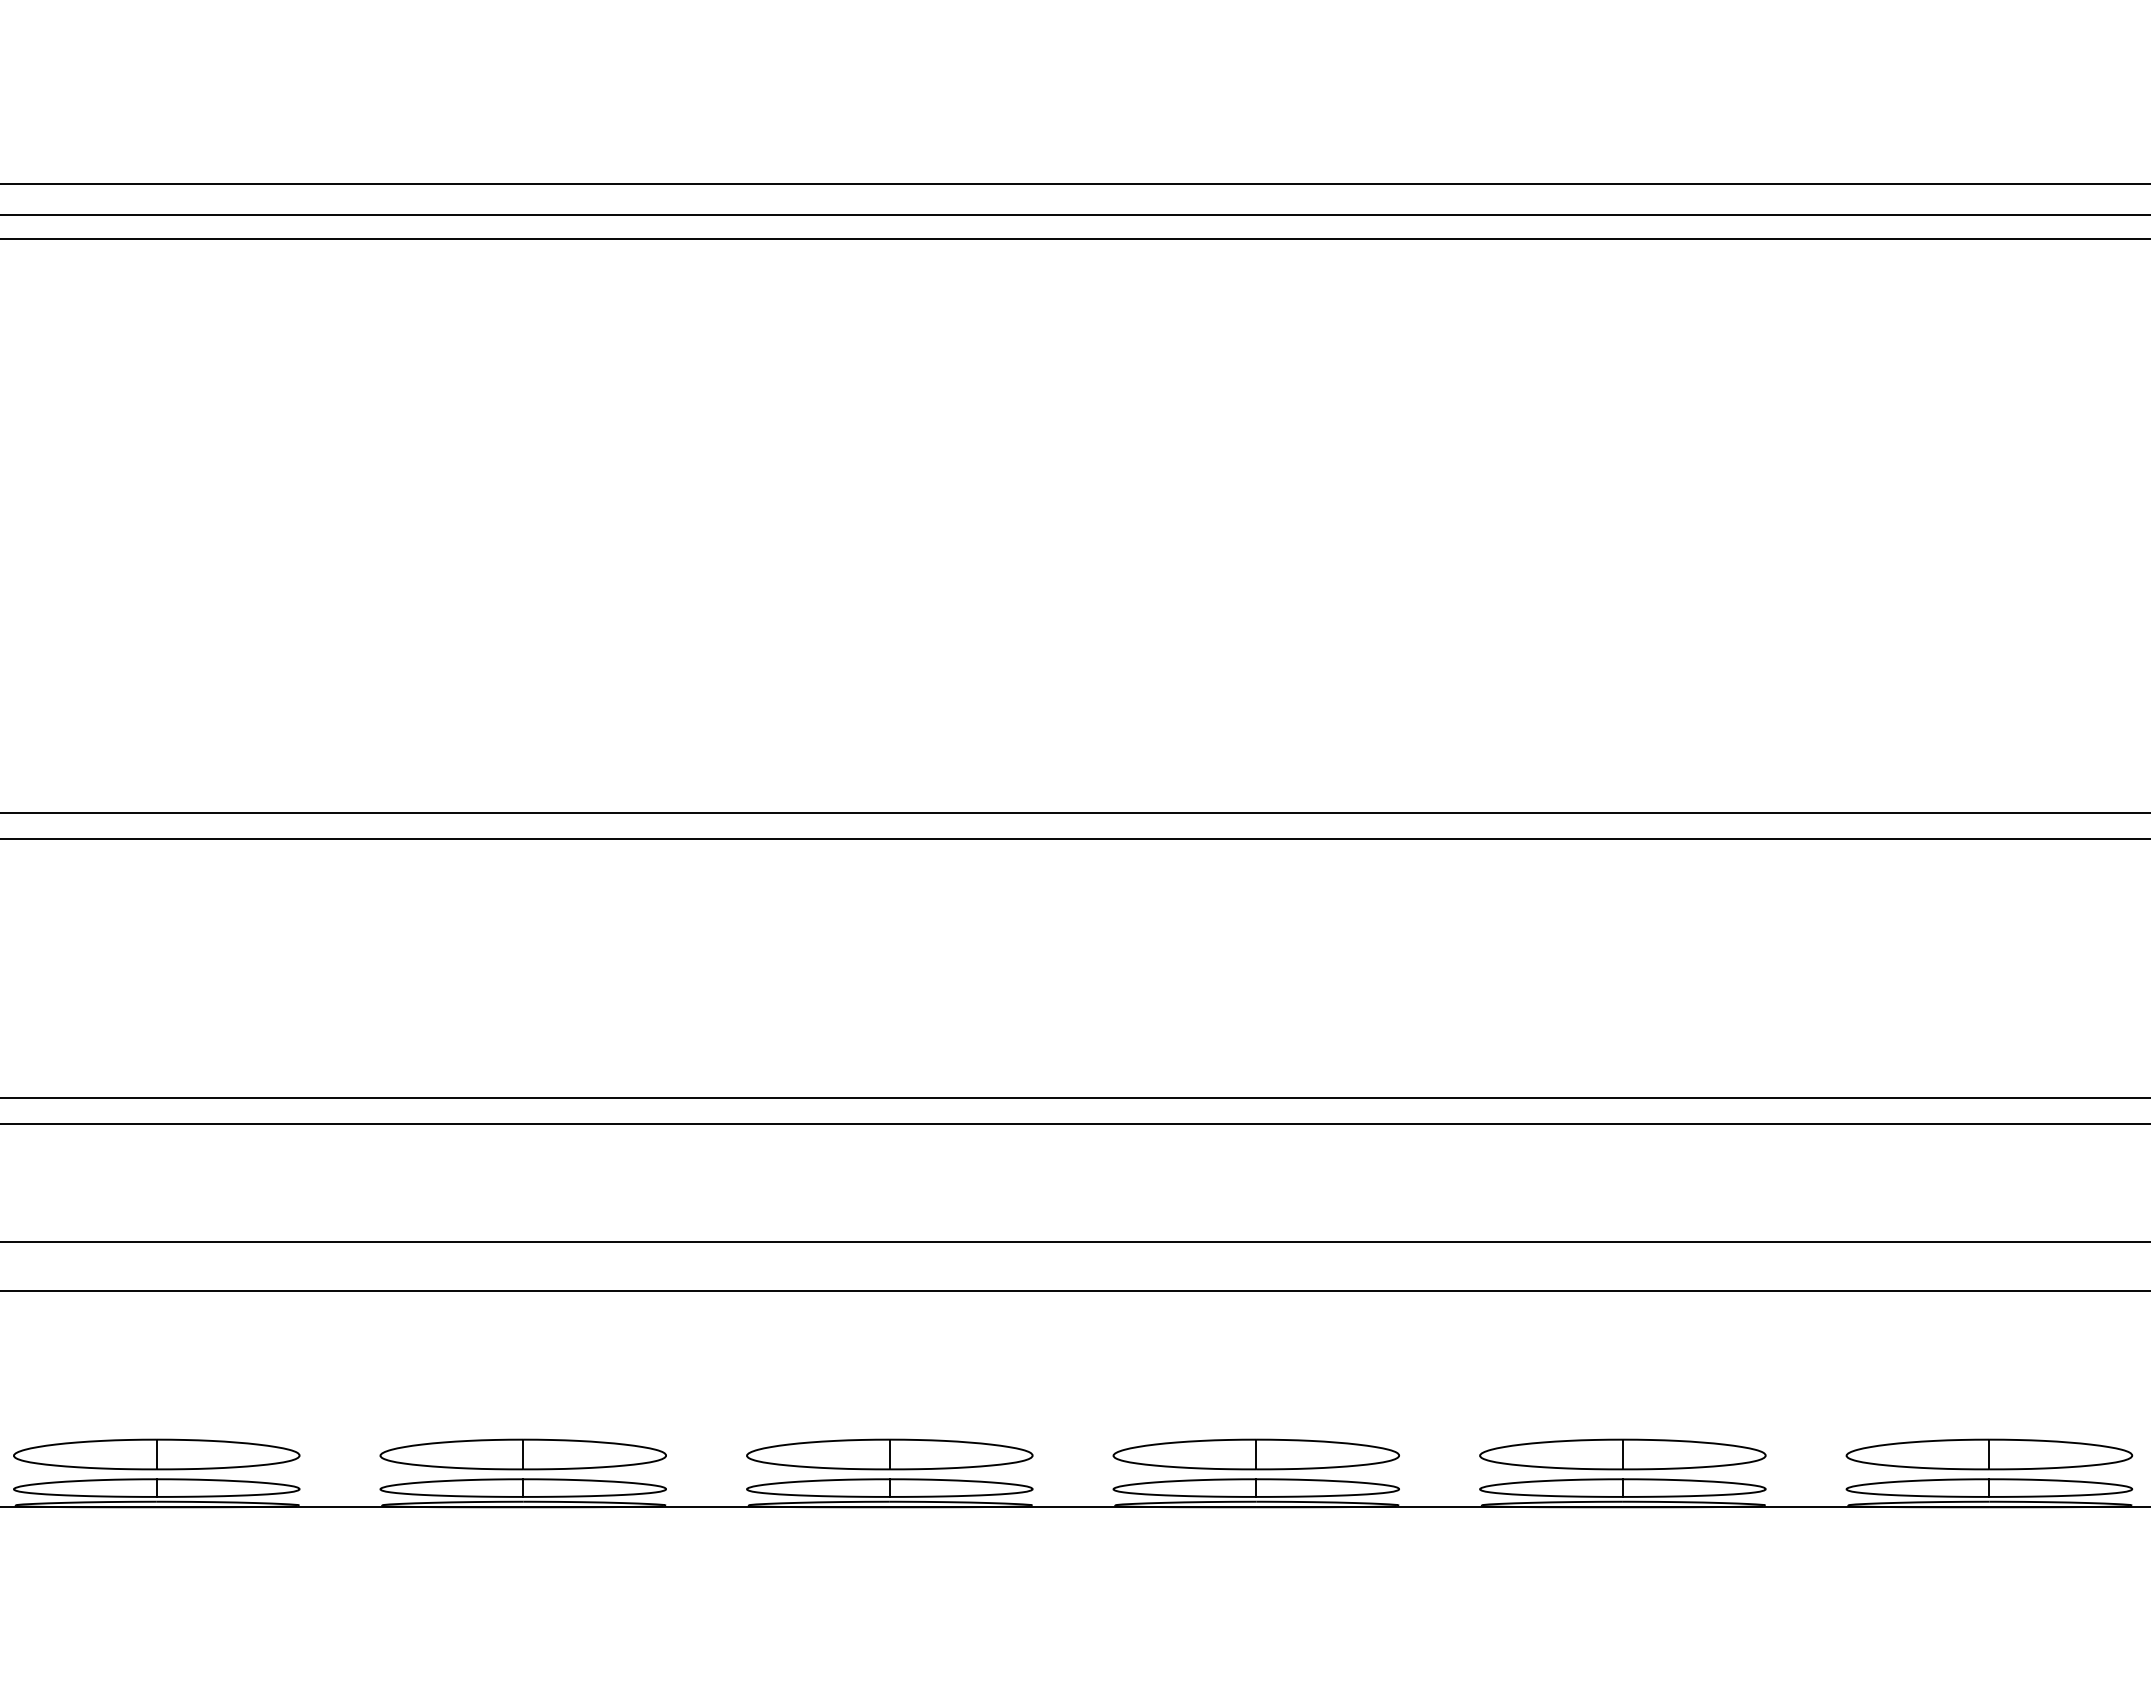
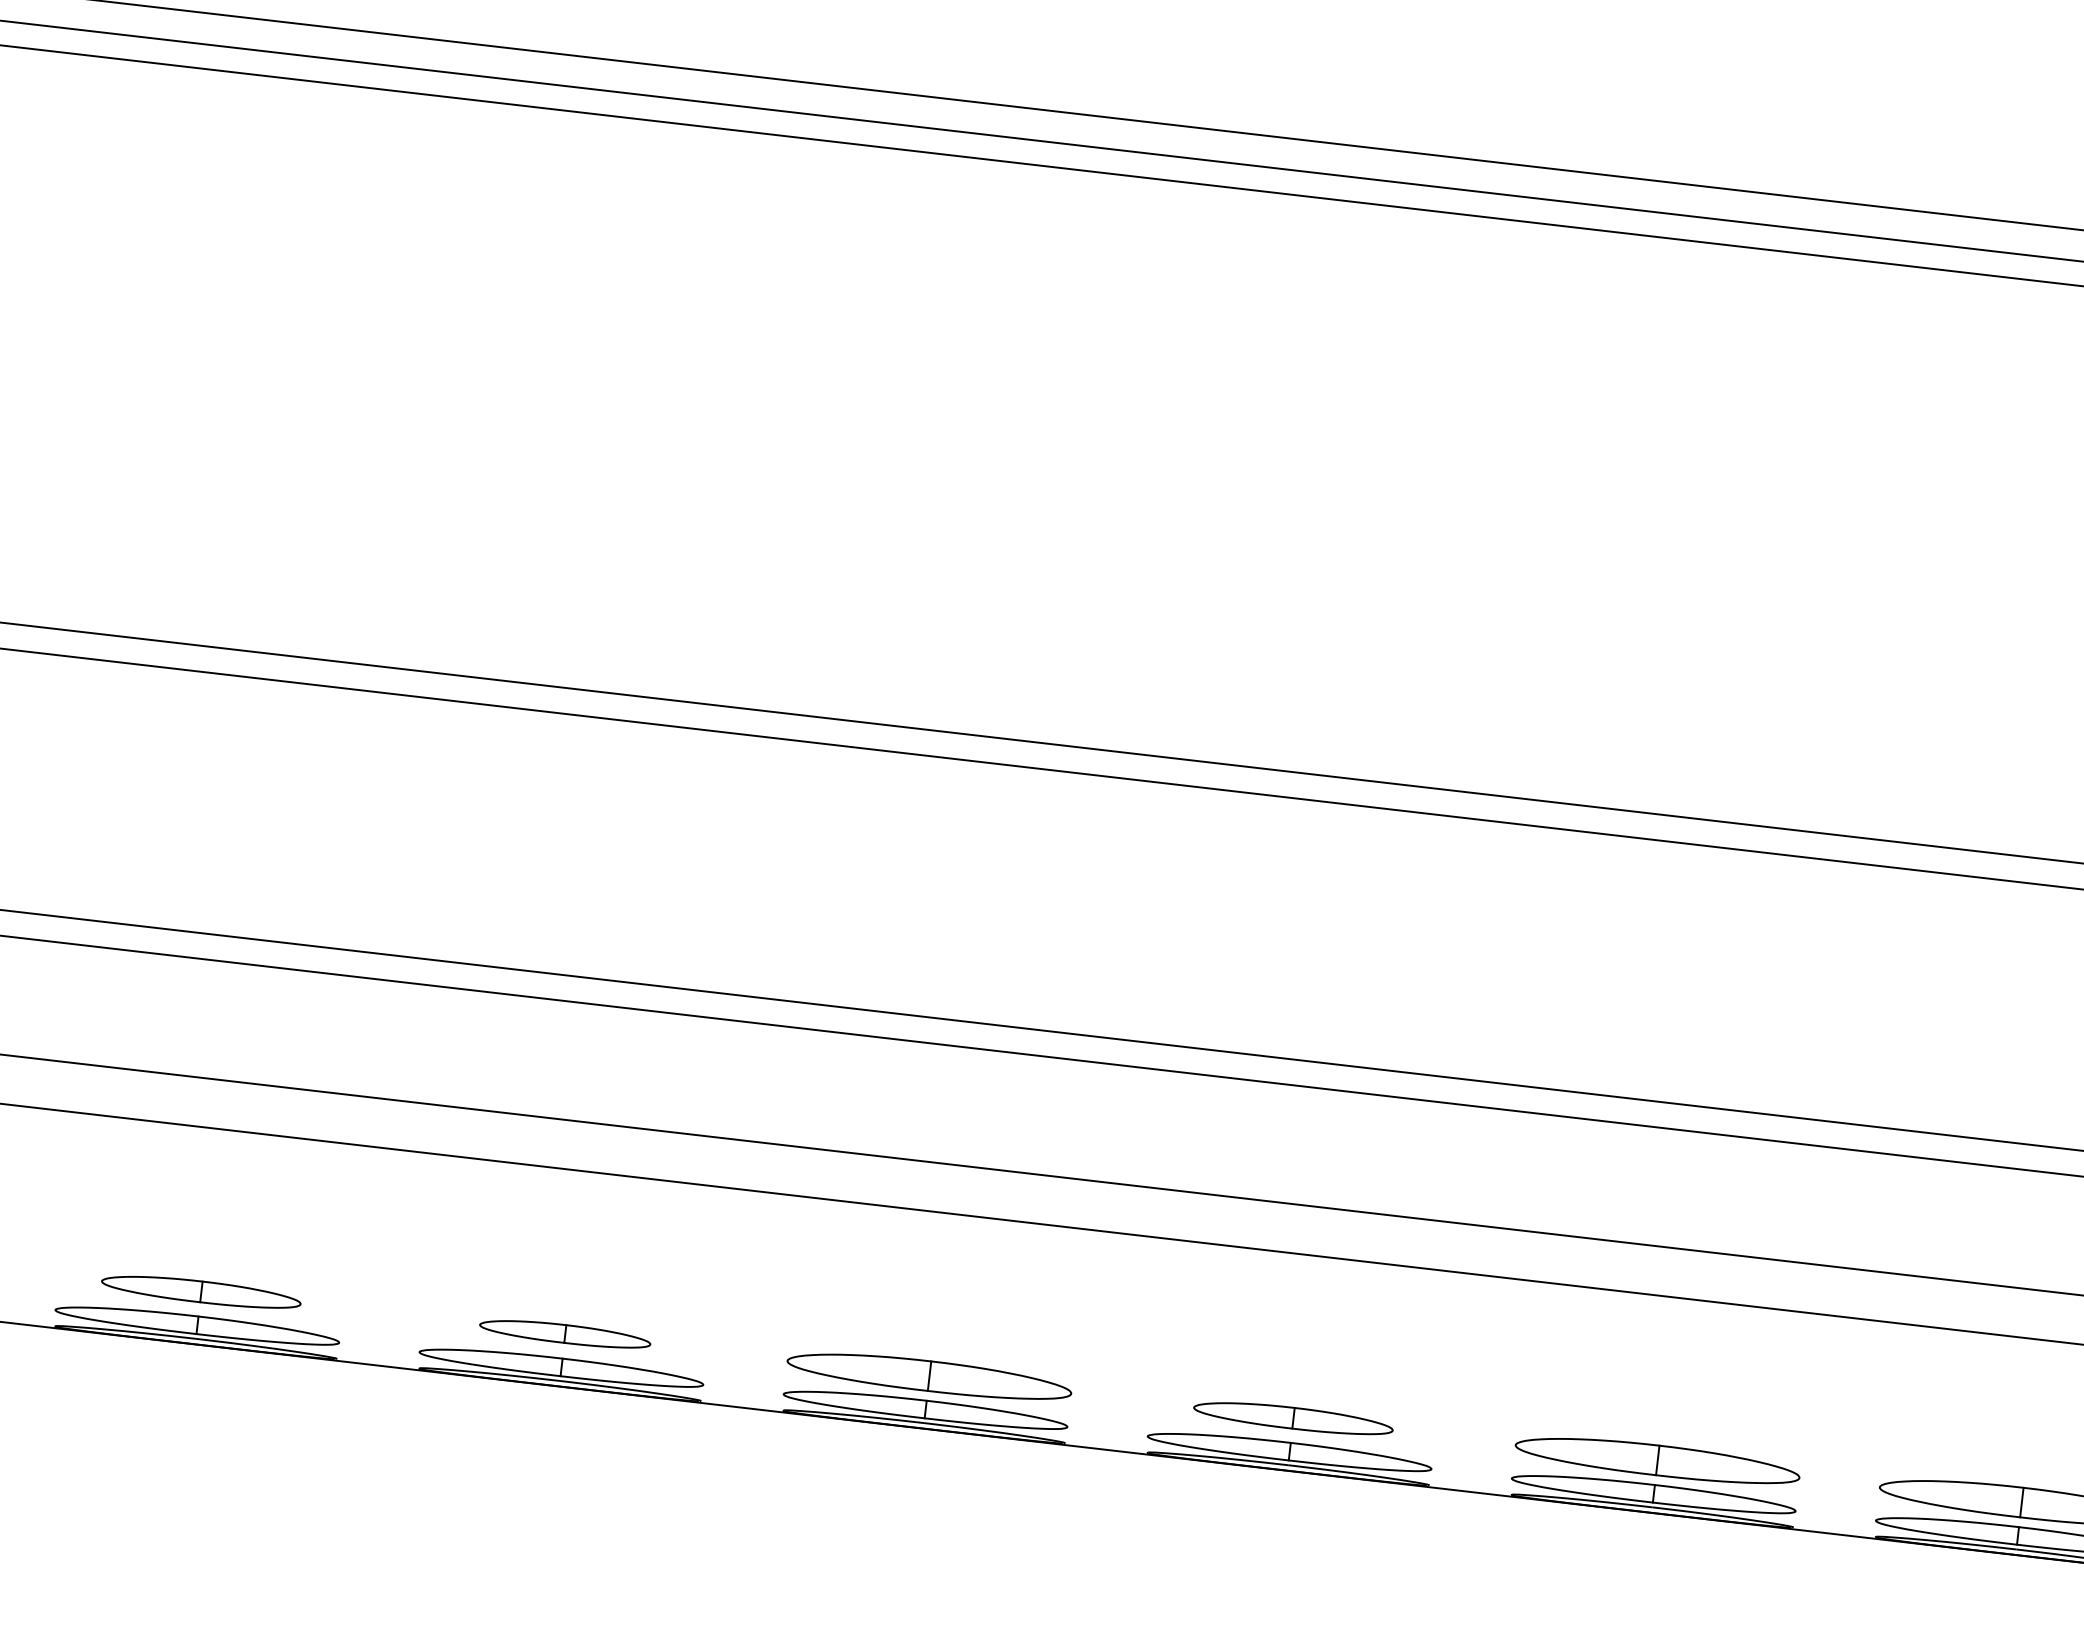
part: (156, 1454) -> (201, 1291), size x0.7
part: (522, 1454) -> (564, 1333), size x0.6
part: (1255, 1454) -> (1292, 1418), size x0.7

